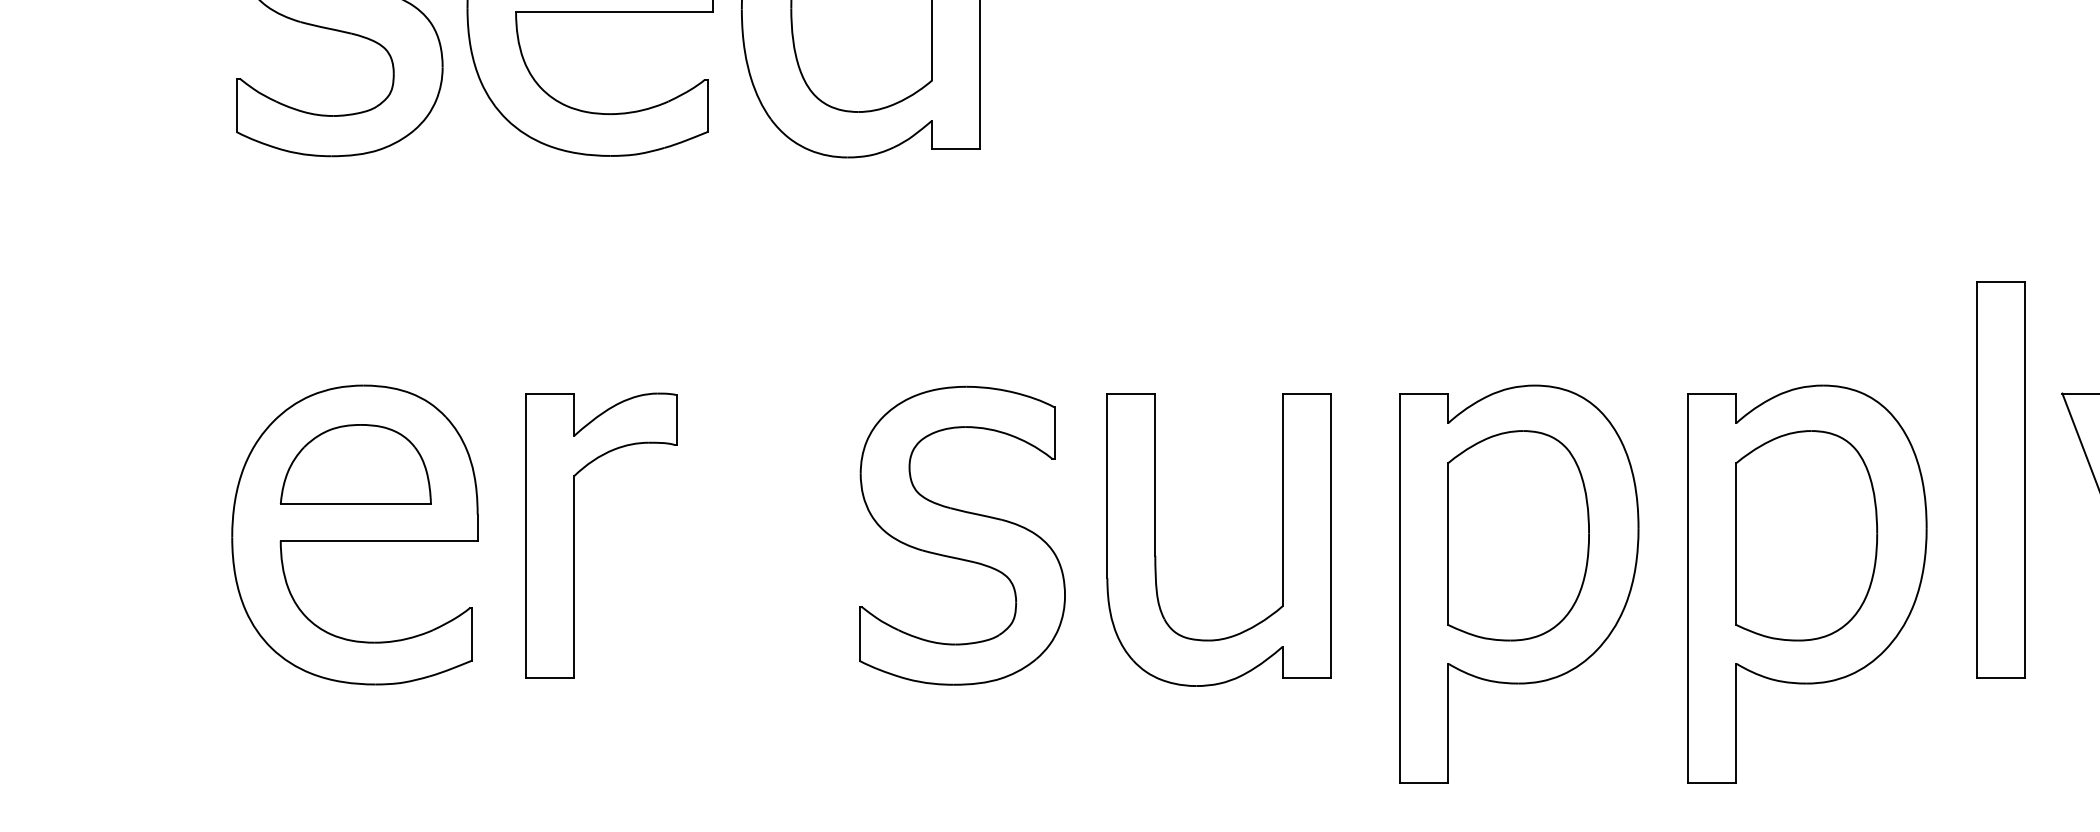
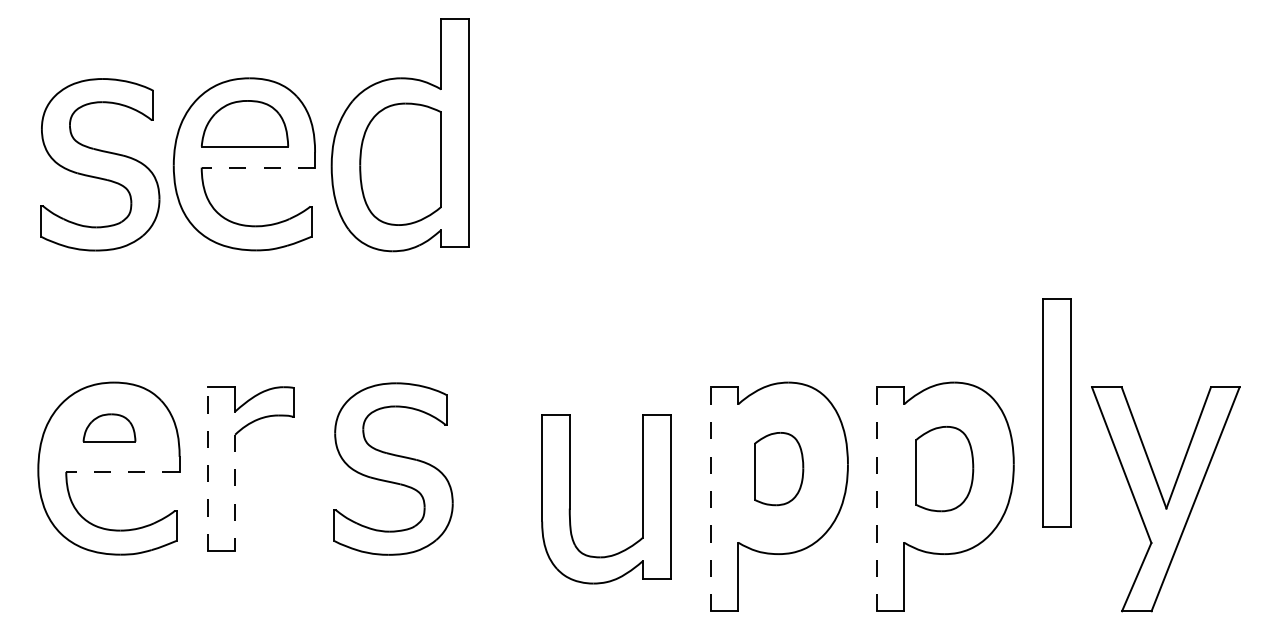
line: (614, 11) -> (258, 167), solid -> dashed
part: (355, 463) -> (109, 427), size x0.6
part: (2000, 479) -> (1056, 412), moved
part: (962, 534) -> (393, 468), moved
part: (1517, 534) -> (778, 468), size x0.6
part: (1806, 534) -> (944, 468), size x0.7
line: (526, 536) -> (207, 469), solid -> dashed
line: (378, 540) -> (122, 471), solid -> dashed
part: (1156, 540) -> (570, 499), moved
line: (574, 578) -> (235, 493), solid -> dashed
line: (1399, 586) -> (710, 498), solid -> dashed
line: (1688, 586) -> (876, 498), solid -> dashed

